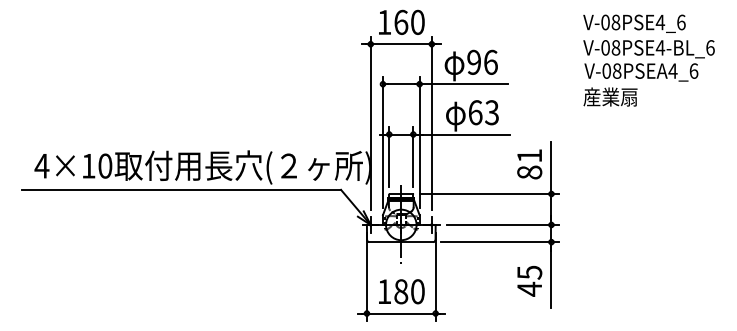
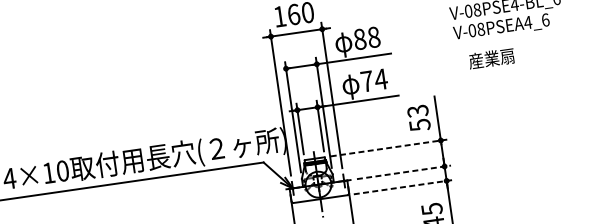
text: (482, 61) -> (366, 37), 96 -> 88
text: (610, 96) -> (491, 58), moved
text: (483, 112) -> (373, 80), 63 -> 74
text: (529, 164) -> (418, 118), 81 -> 53
line: (490, 194) -> (389, 148), solid -> dashed
line: (503, 224) -> (404, 171), solid -> dashed
line: (500, 242) -> (403, 187), solid -> dashed

